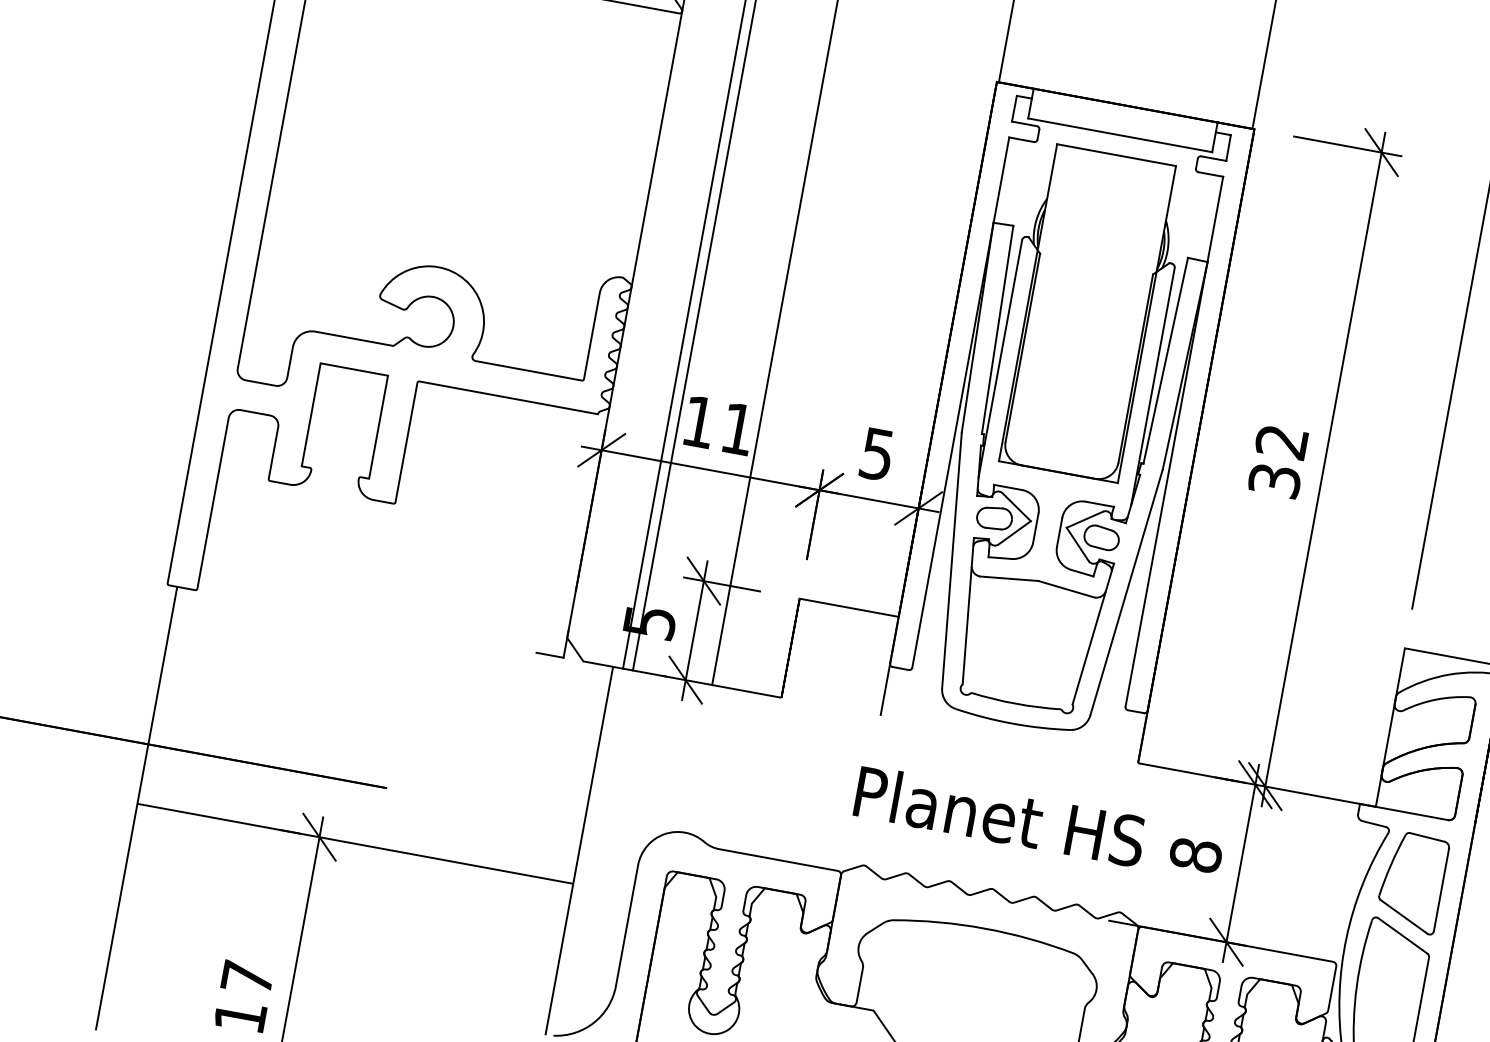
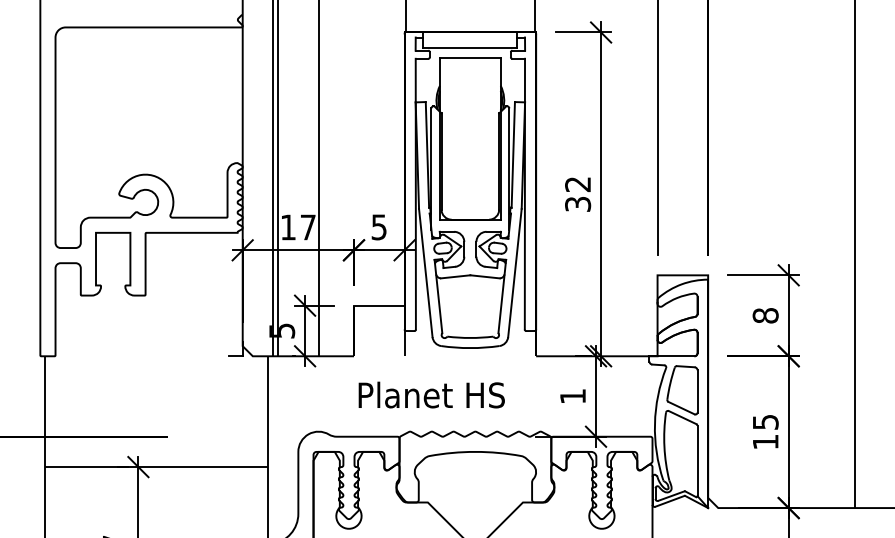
text: (738, 429) -> (308, 227), 11 -> 17
text: (999, 815) -> (431, 394), moved
text: (1196, 855) -> (573, 396), 8 -> 1

